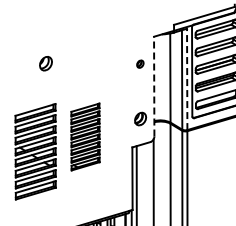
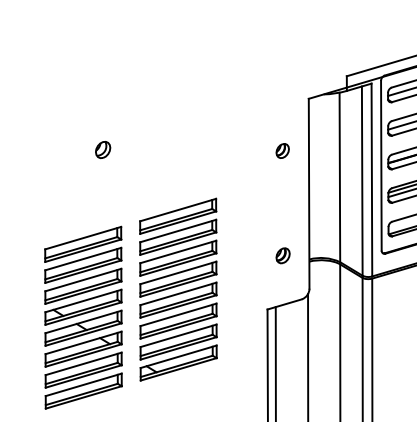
part: (45, 63) -> (102, 149), size x0.62
line: (187, 79) -> (372, 180), dashed -> solid
line: (154, 86) -> (309, 193), dashed -> solid
part: (140, 119) -> (282, 256), size x0.62
part: (85, 136) -> (178, 288), size x1.43

